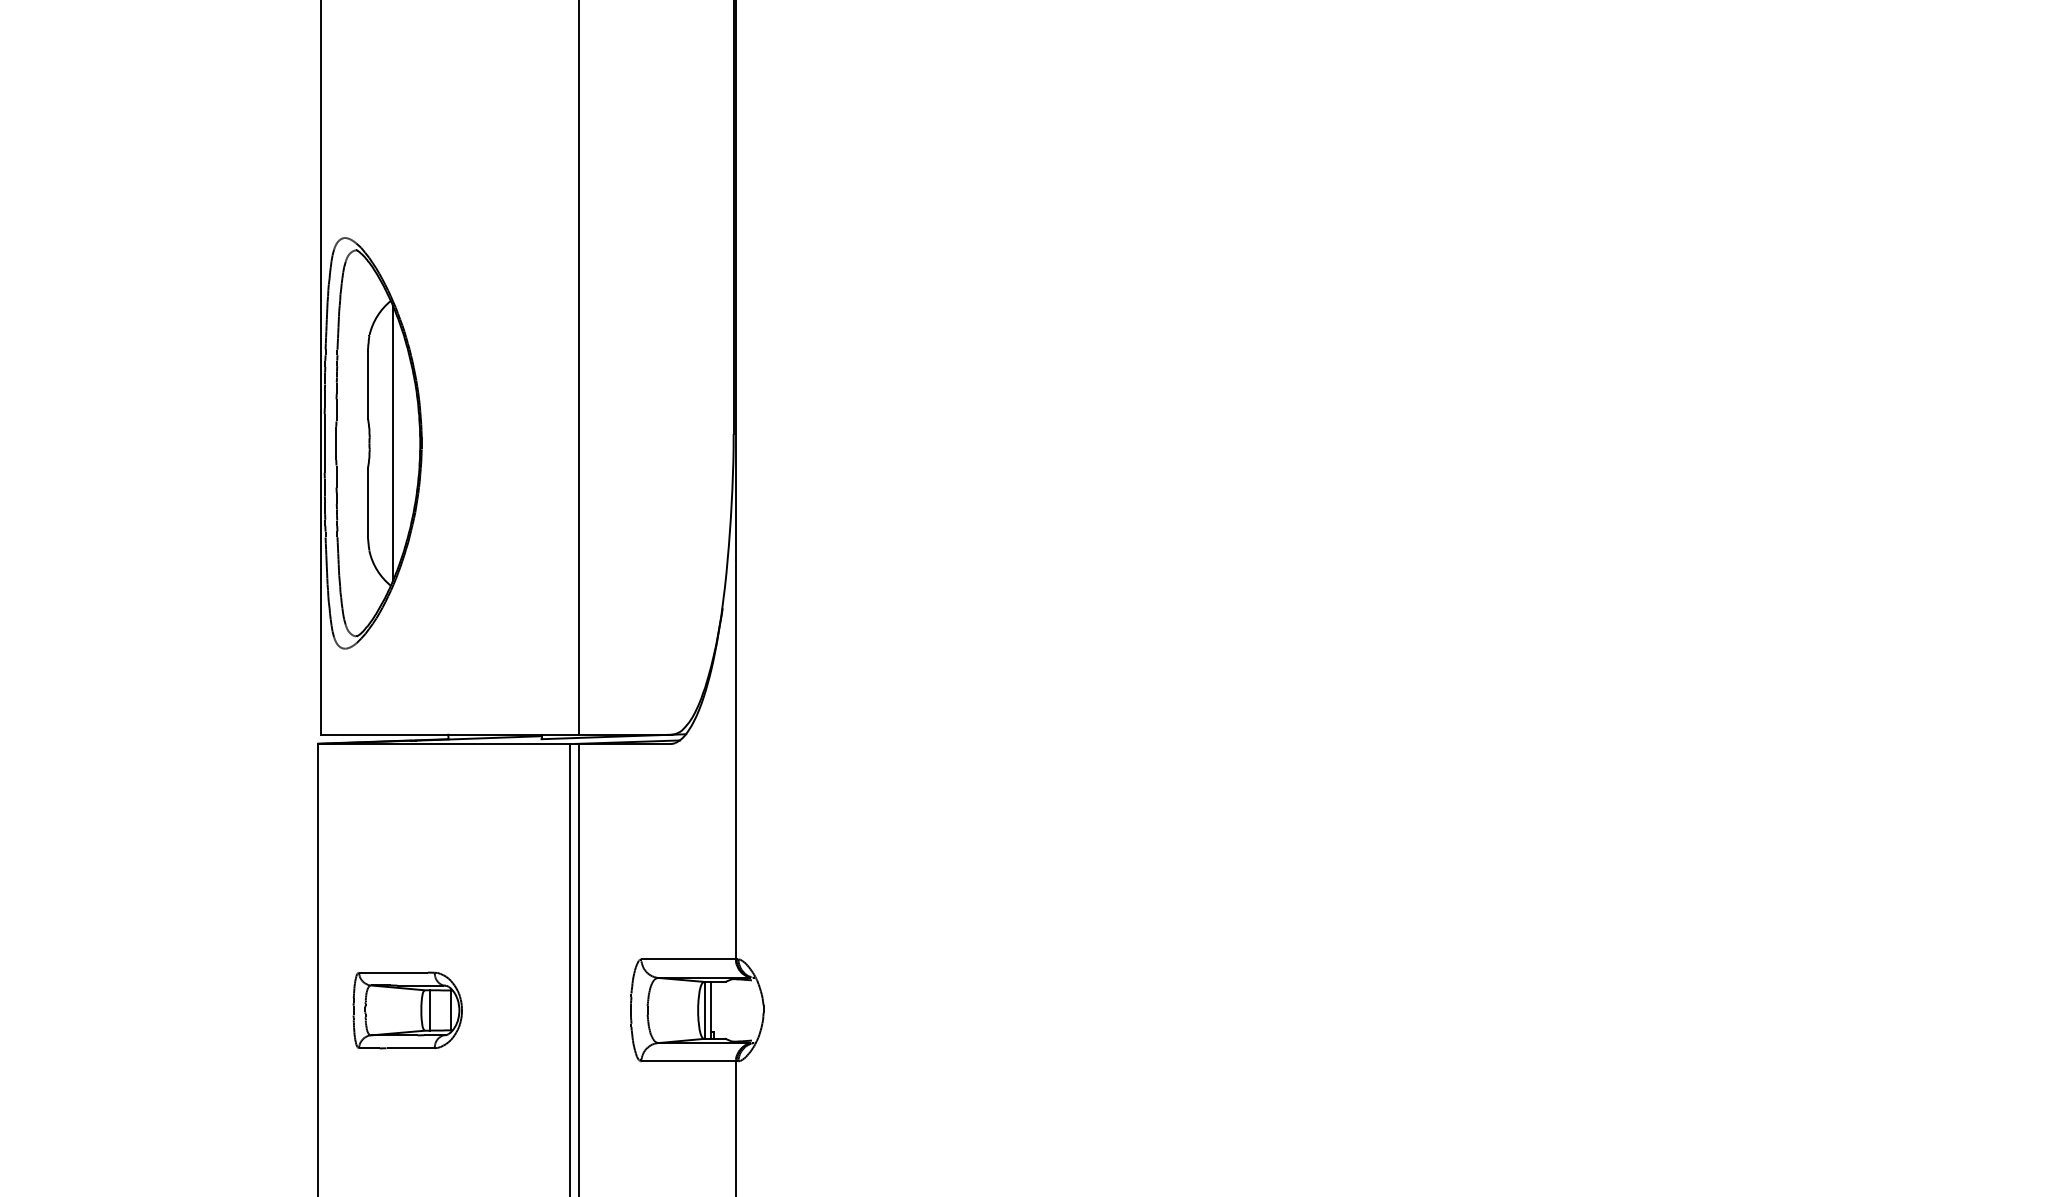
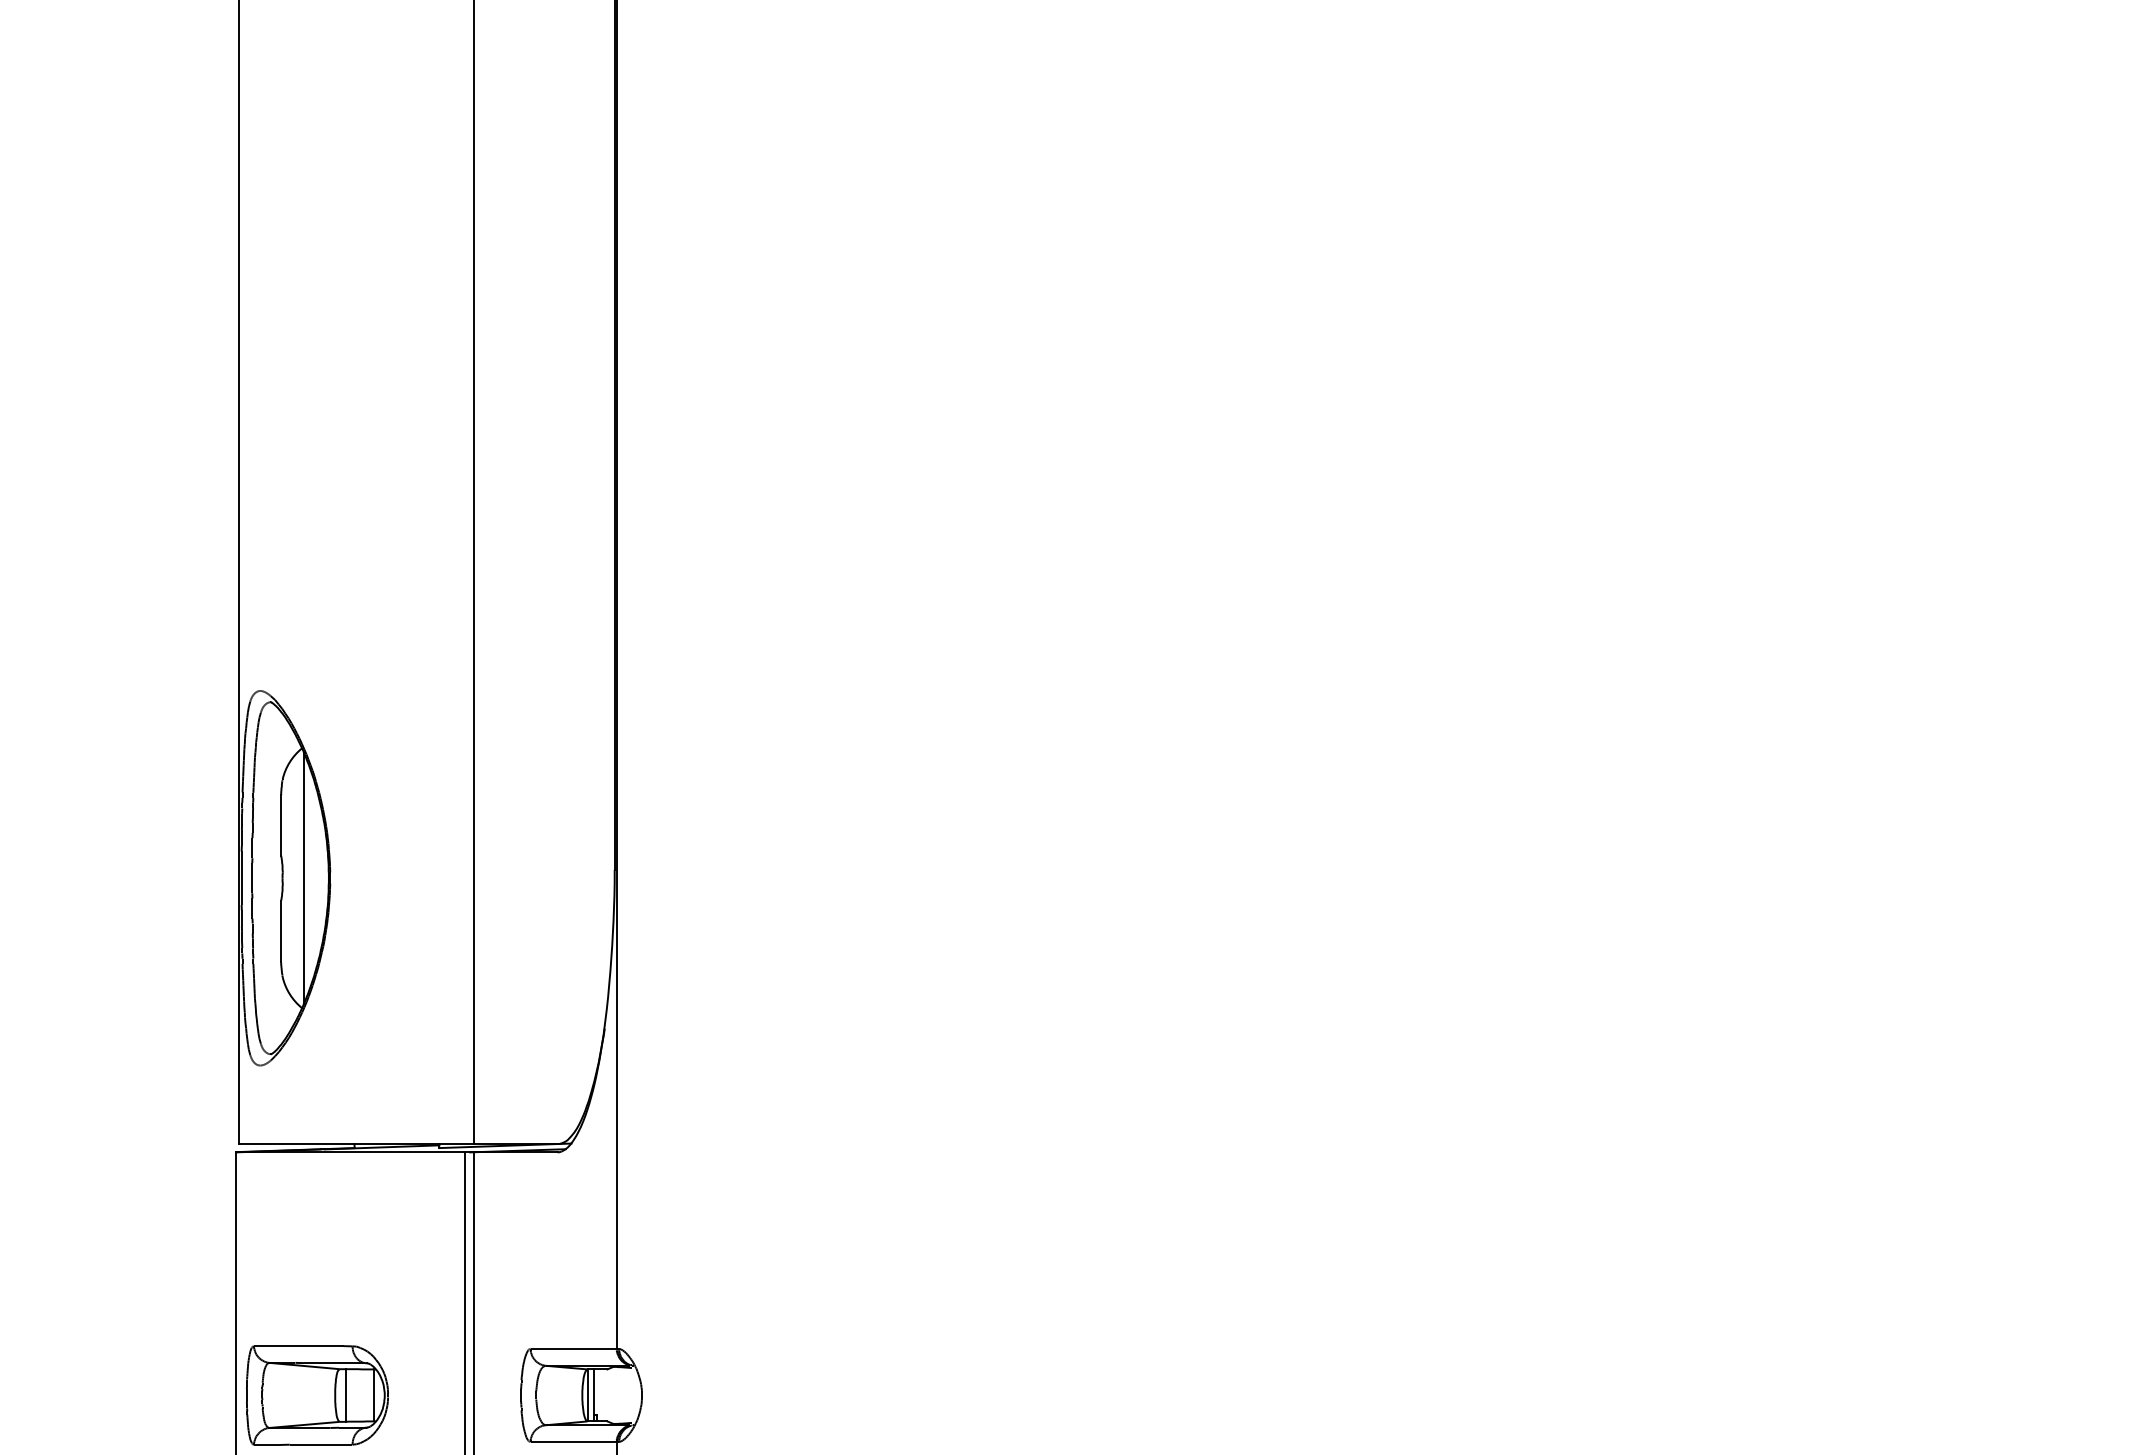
part: (407, 1010) -> (317, 1395), size x1.43

